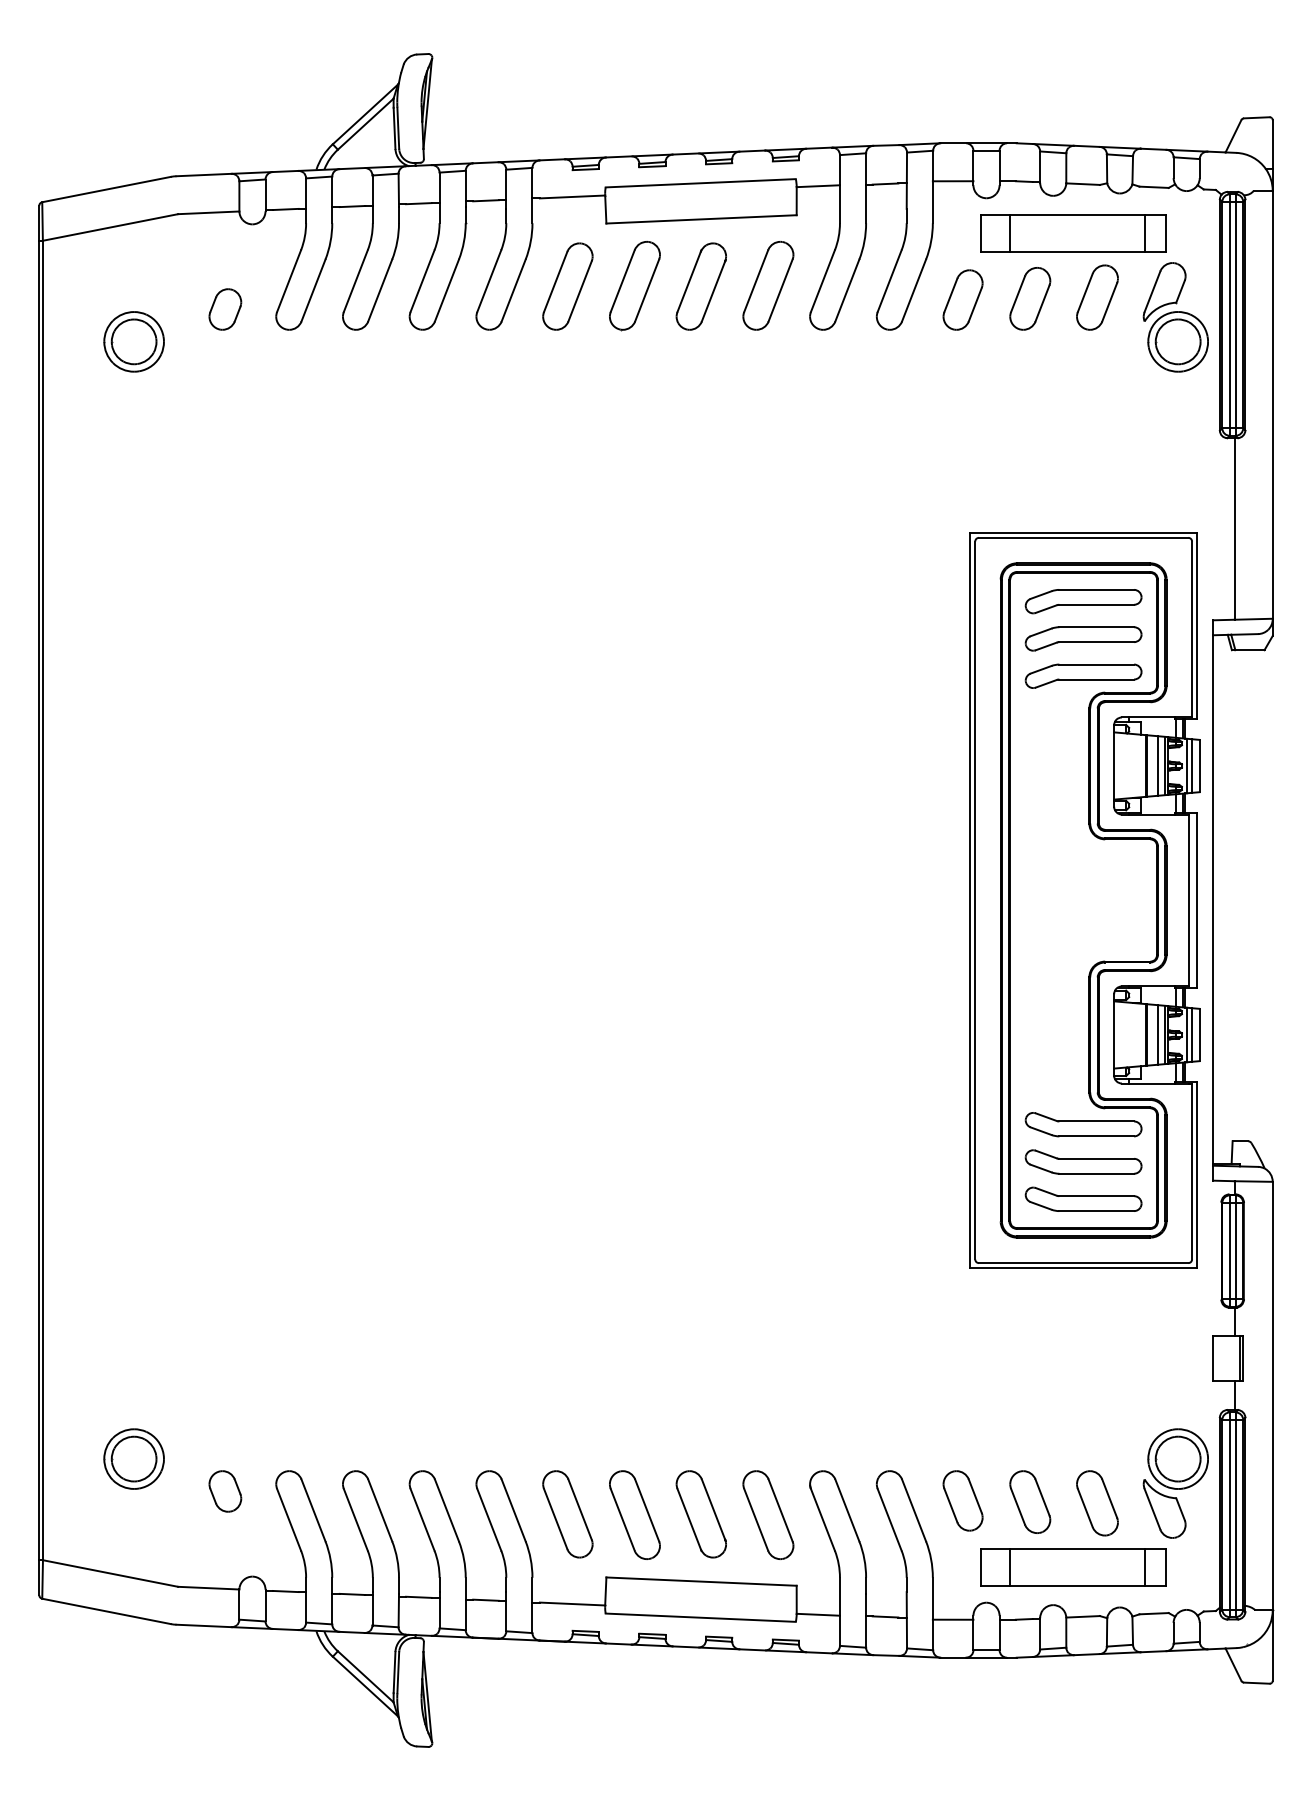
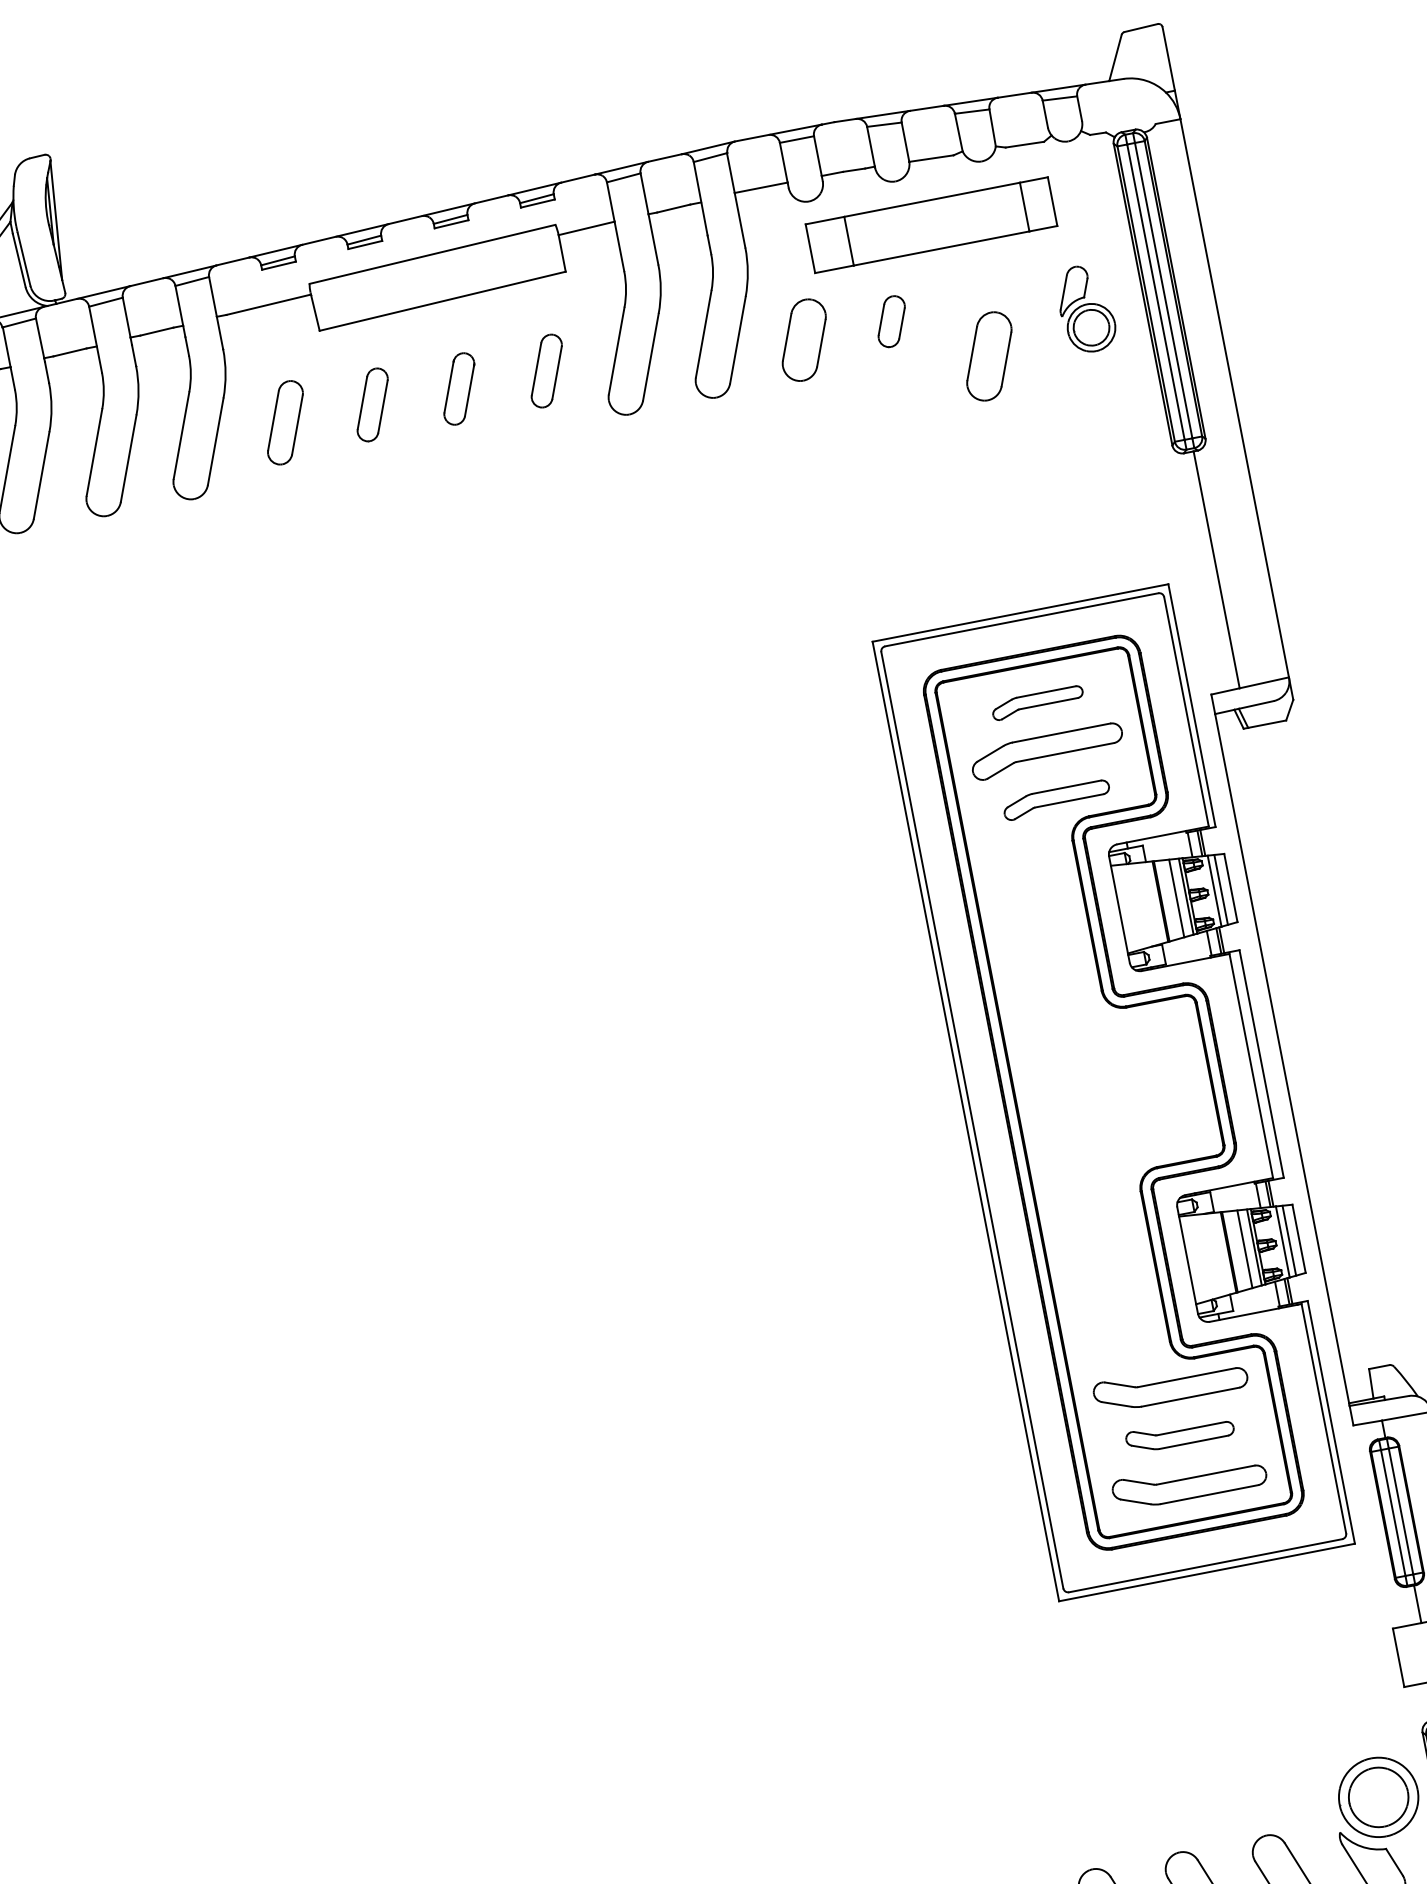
part: (634, 285) -> (372, 404), size x0.6
part: (768, 285) -> (546, 370), size x0.6
part: (567, 286) -> (284, 422), size x0.7
part: (700, 286) -> (458, 389), size x0.6
part: (1097, 297) -> (989, 356), moved
part: (1030, 298) -> (891, 321), size x0.6
part: (1175, 317) -> (1085, 309), size x0.6
part: (1083, 601) -> (1037, 702), size x0.6
part: (1083, 675) -> (1056, 799), size x0.7
part: (1083, 1161) -> (1179, 1433), size x0.7

